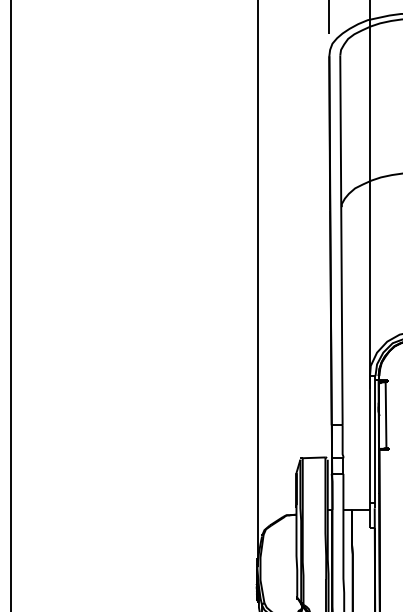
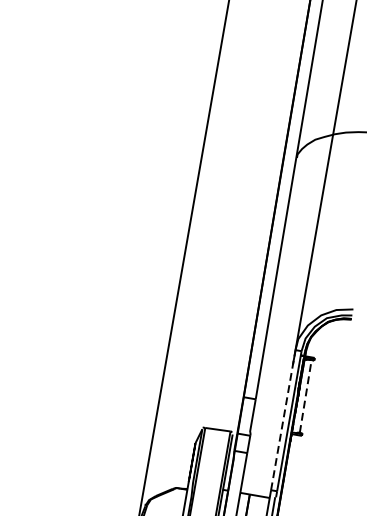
line: (386, 415) -> (306, 396), solid -> dashed
line: (370, 438) -> (284, 419), solid -> dashed

